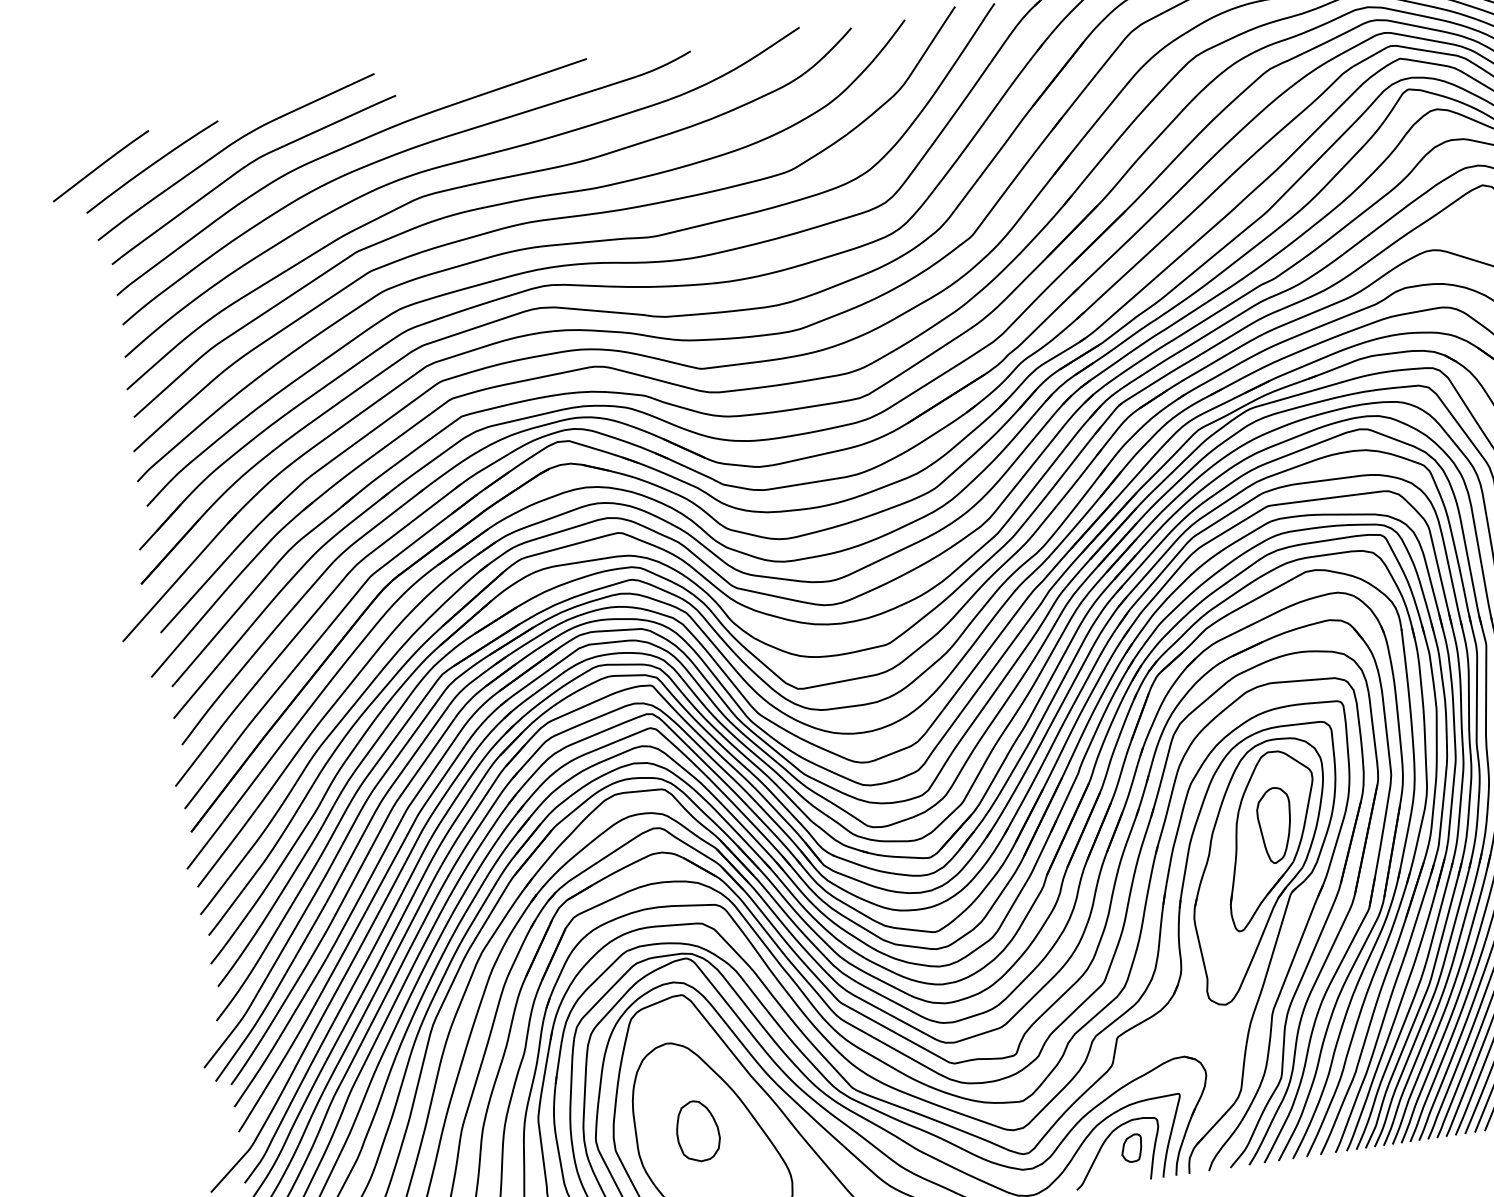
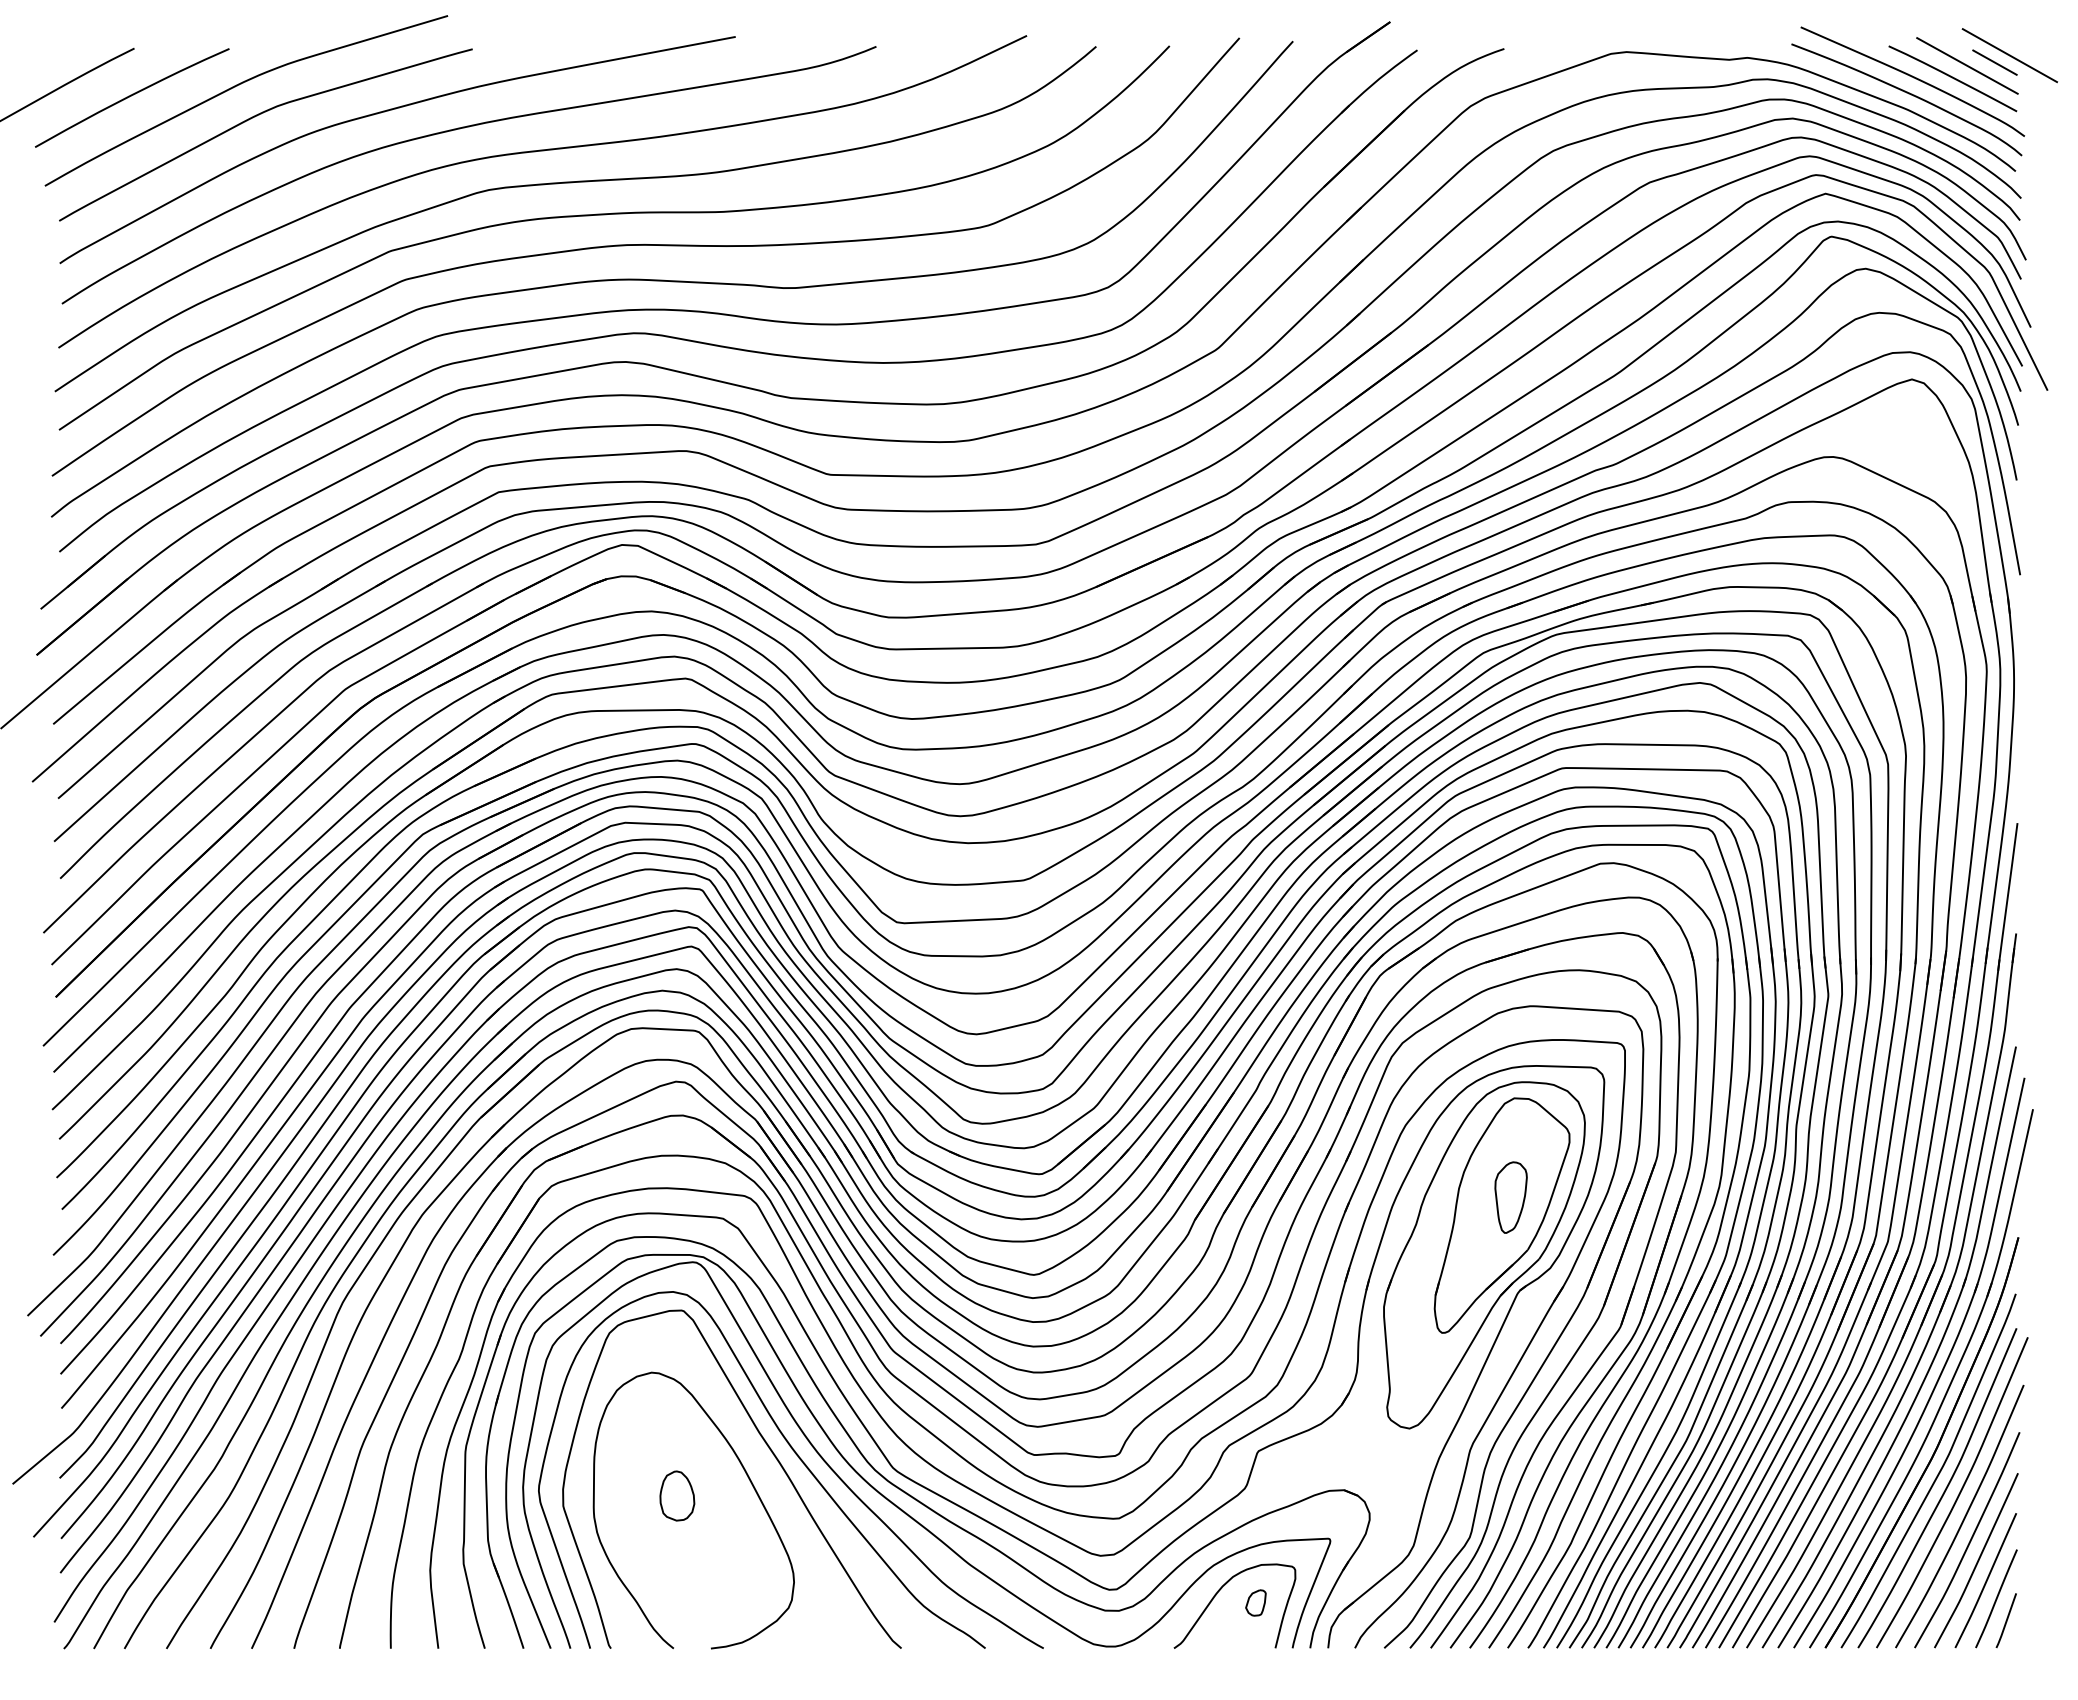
part: (1275, 825) -> (1510, 1197), size x0.7
part: (697, 1130) -> (677, 1495), size x0.6
part: (1131, 1148) -> (1255, 1602), size x0.7

